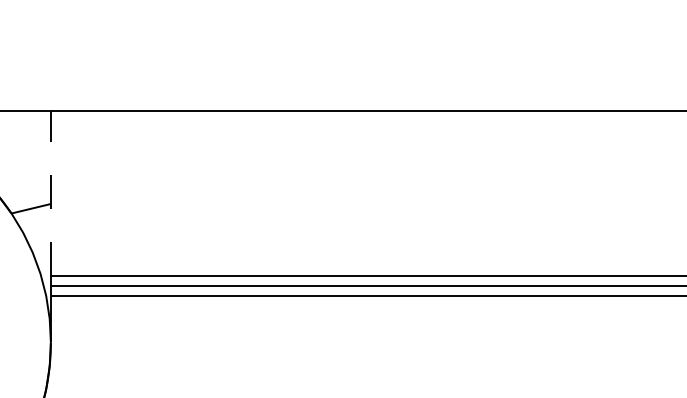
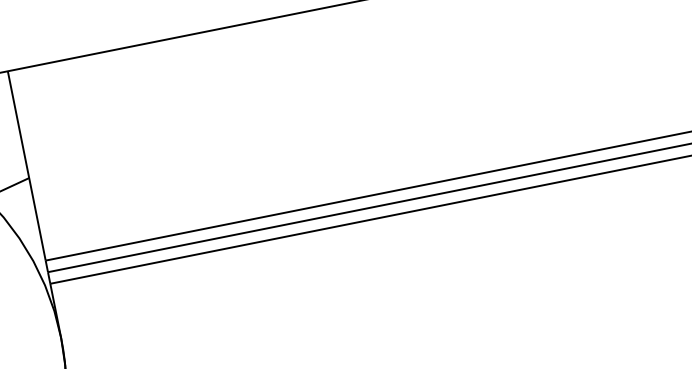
line: (50, 192) -> (26, 164), dashed -> solid

